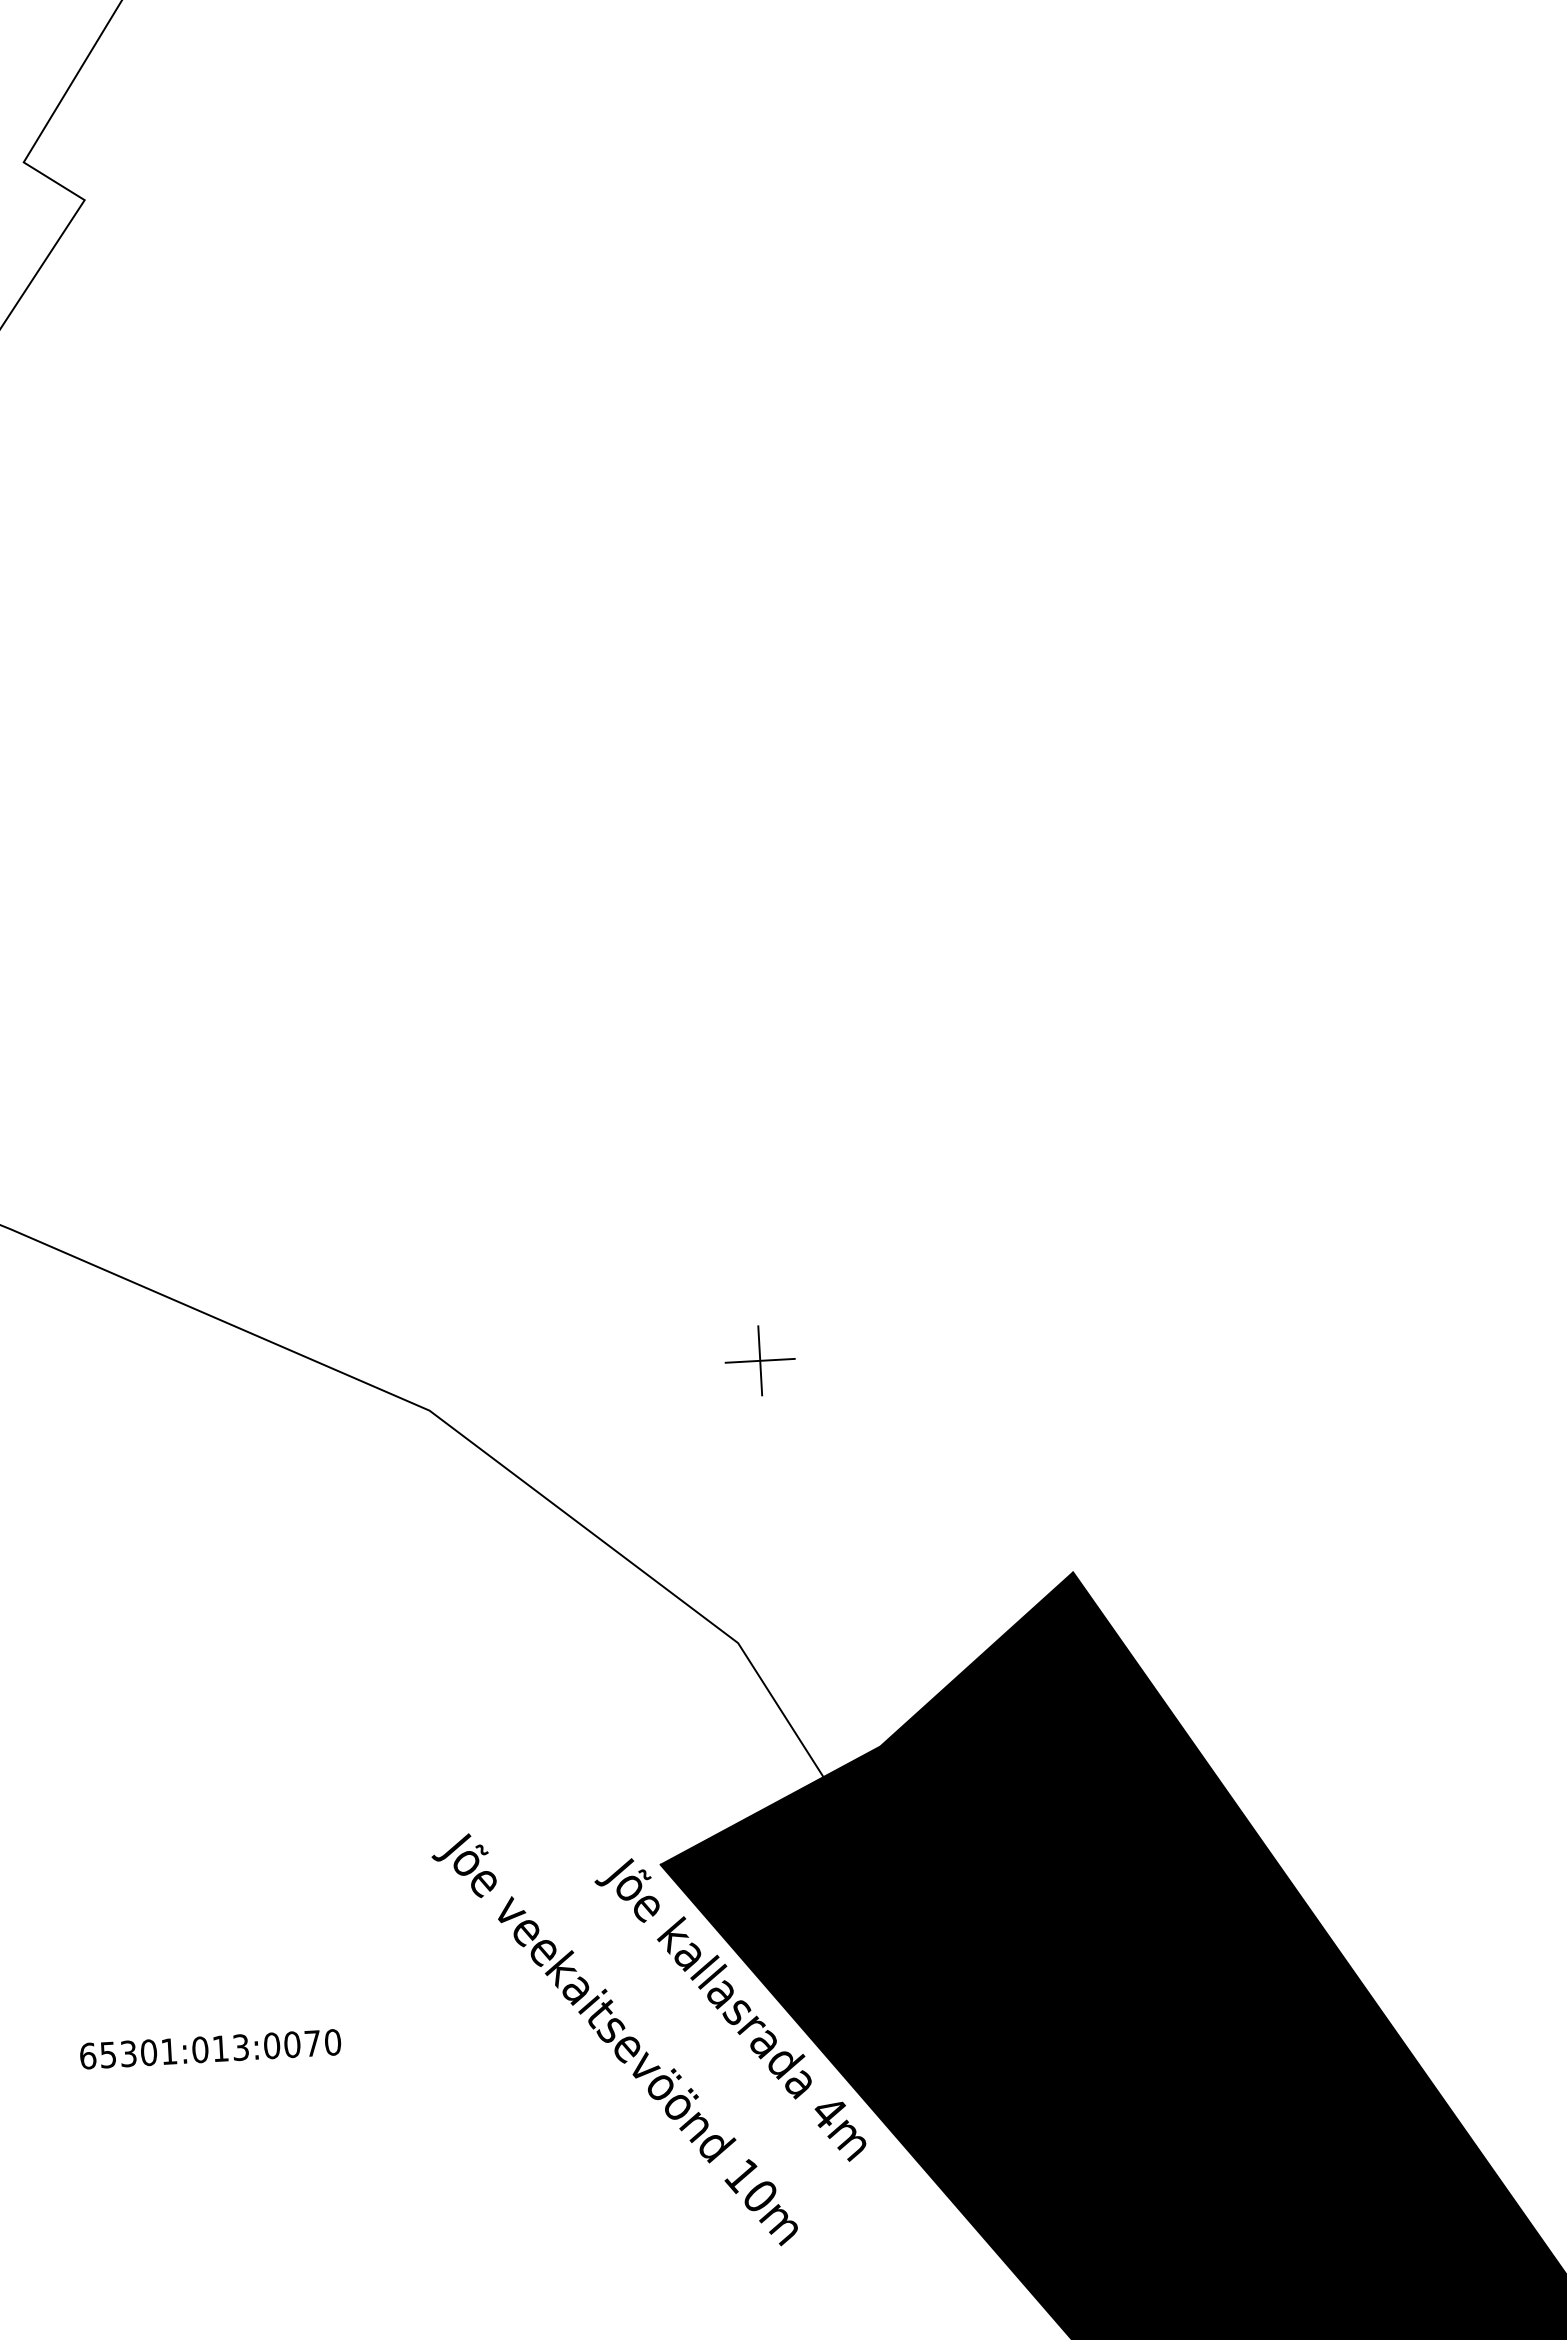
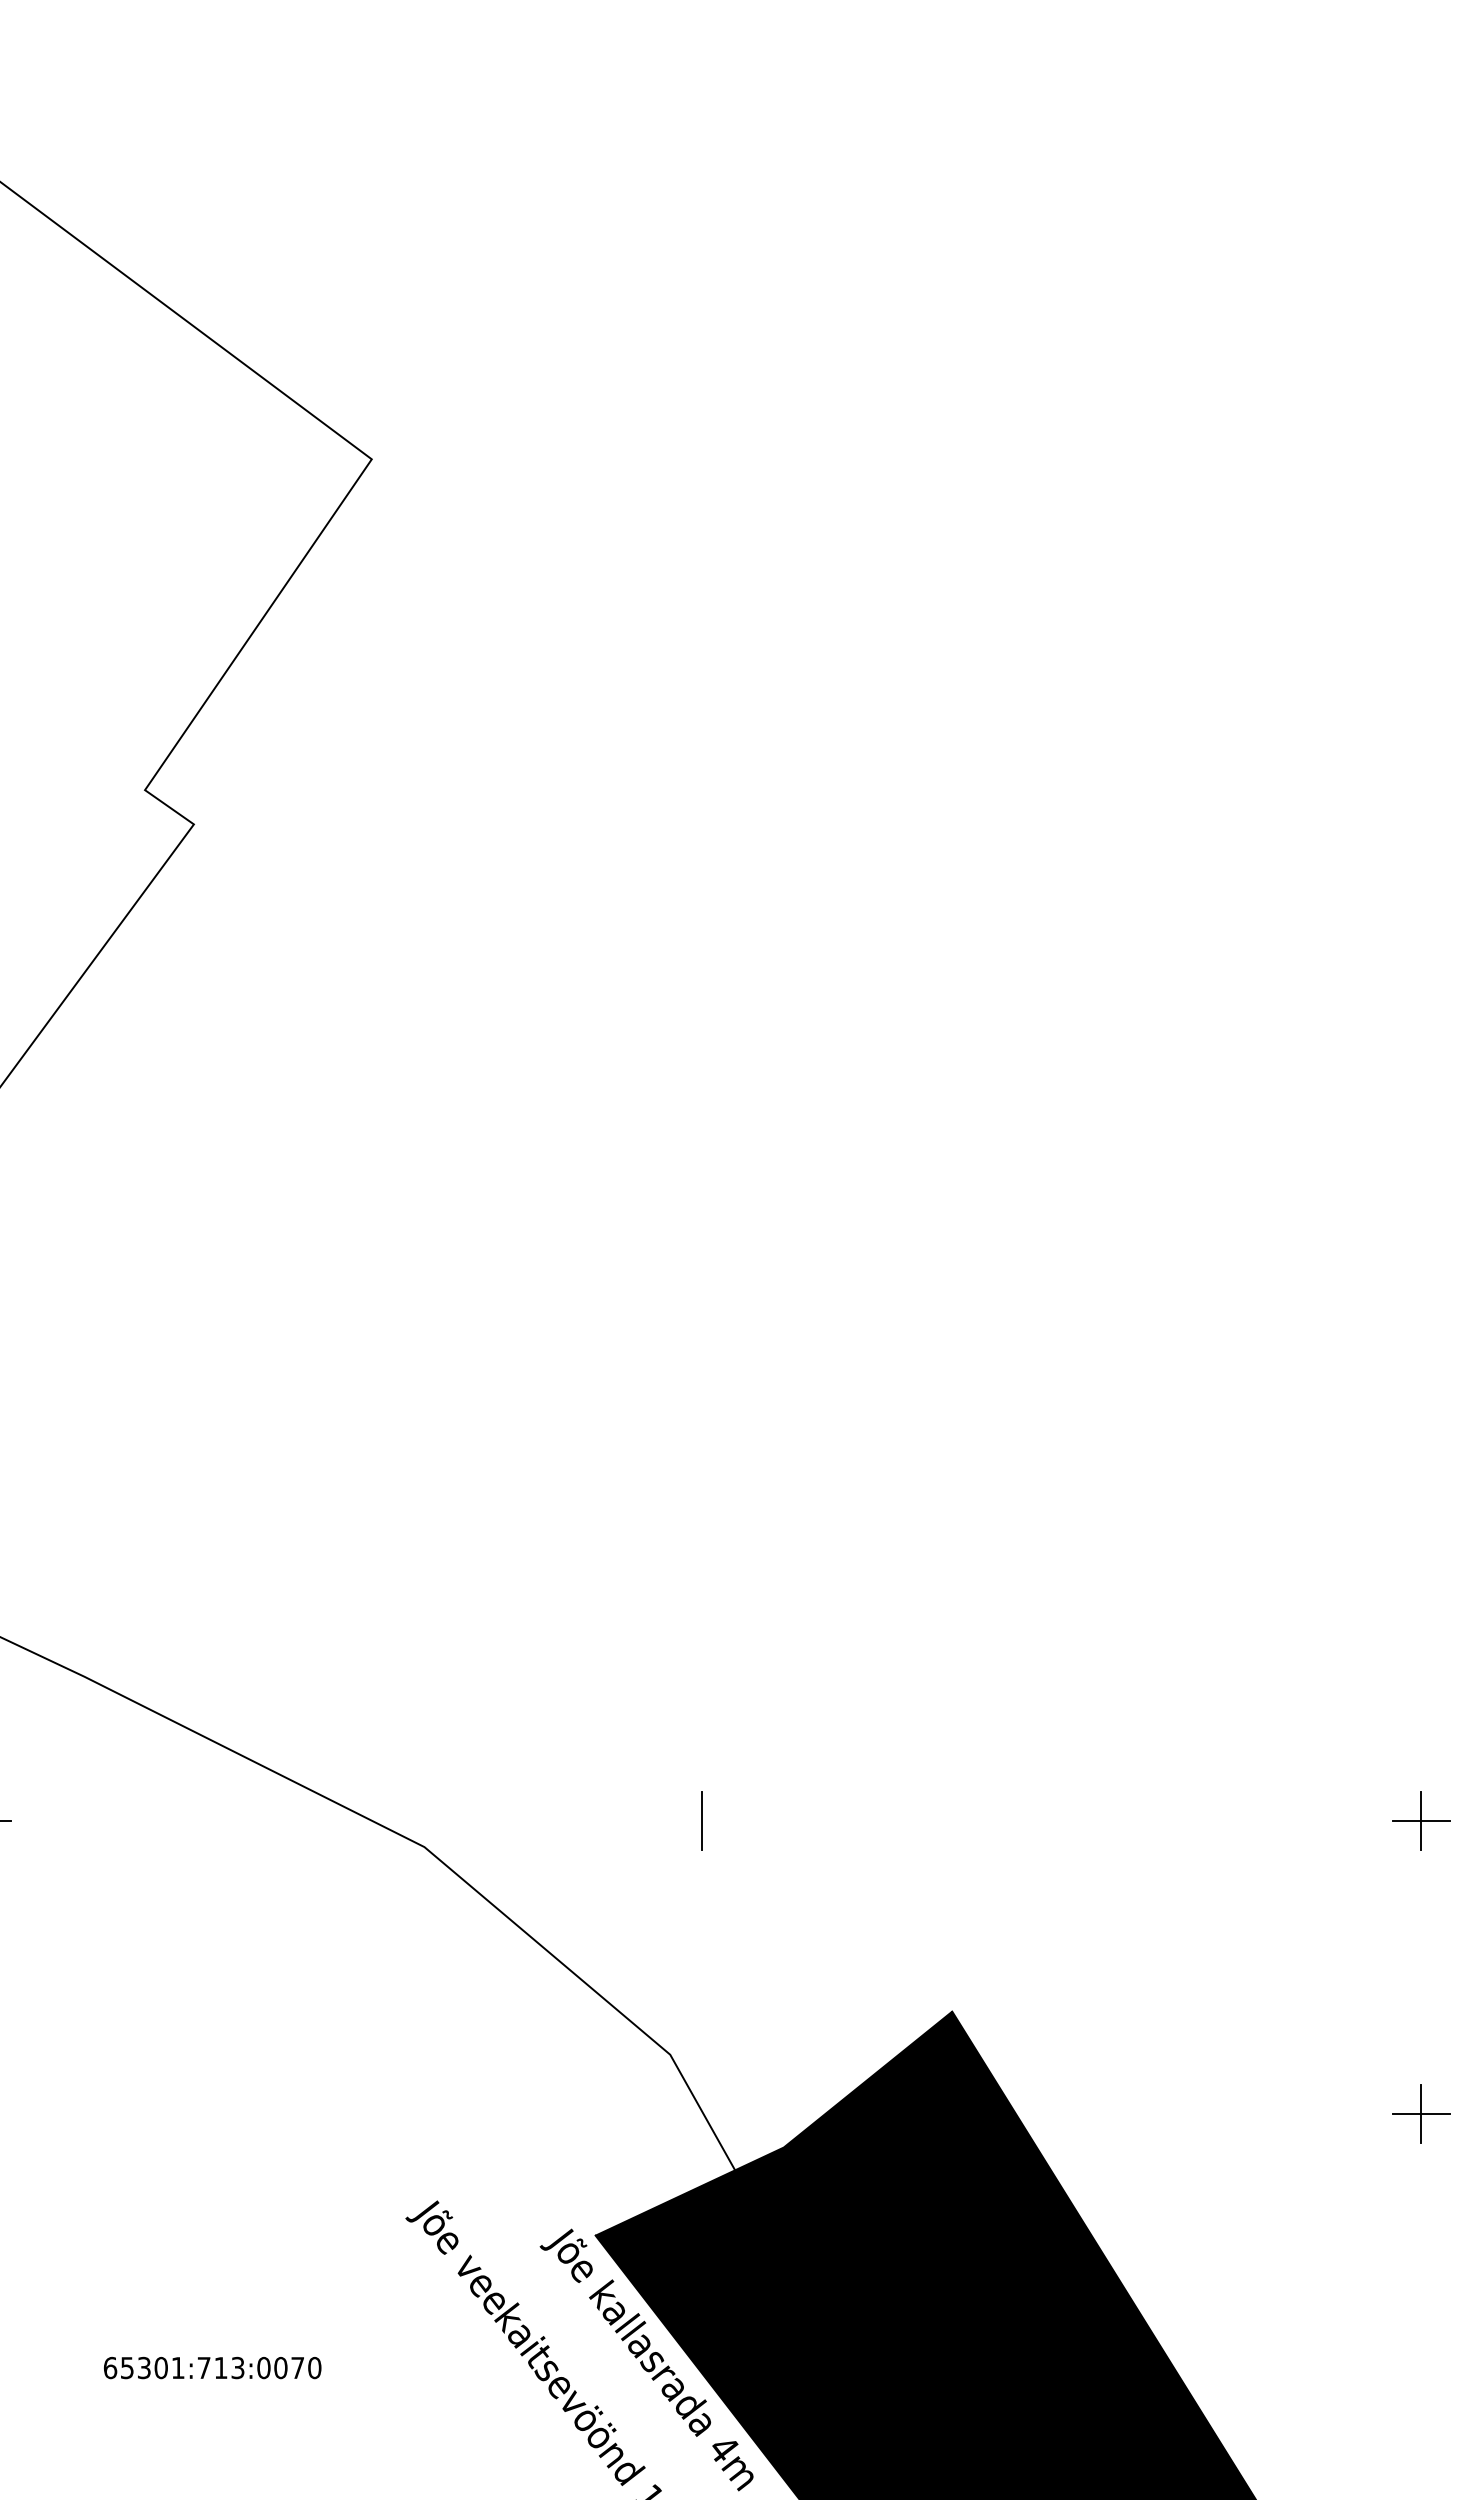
line: (759, 1361) -> (701, 1821), removed
text: (199, 2049) -> (203, 2367), 65301:013:0070 -> 65301:713:0070

